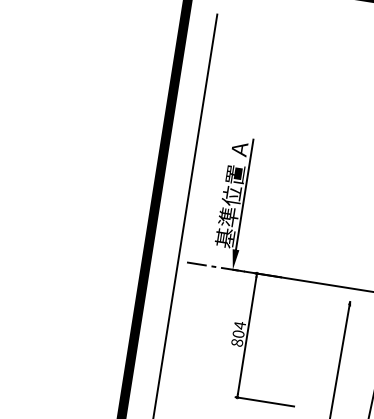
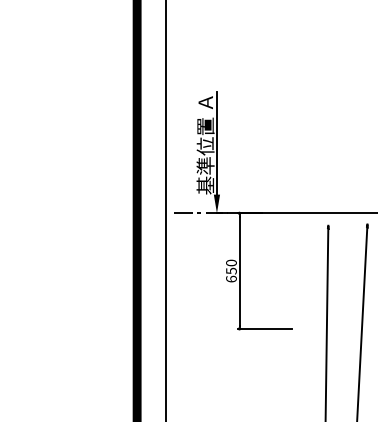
text: (238, 333) -> (231, 270), 804 -> 650

